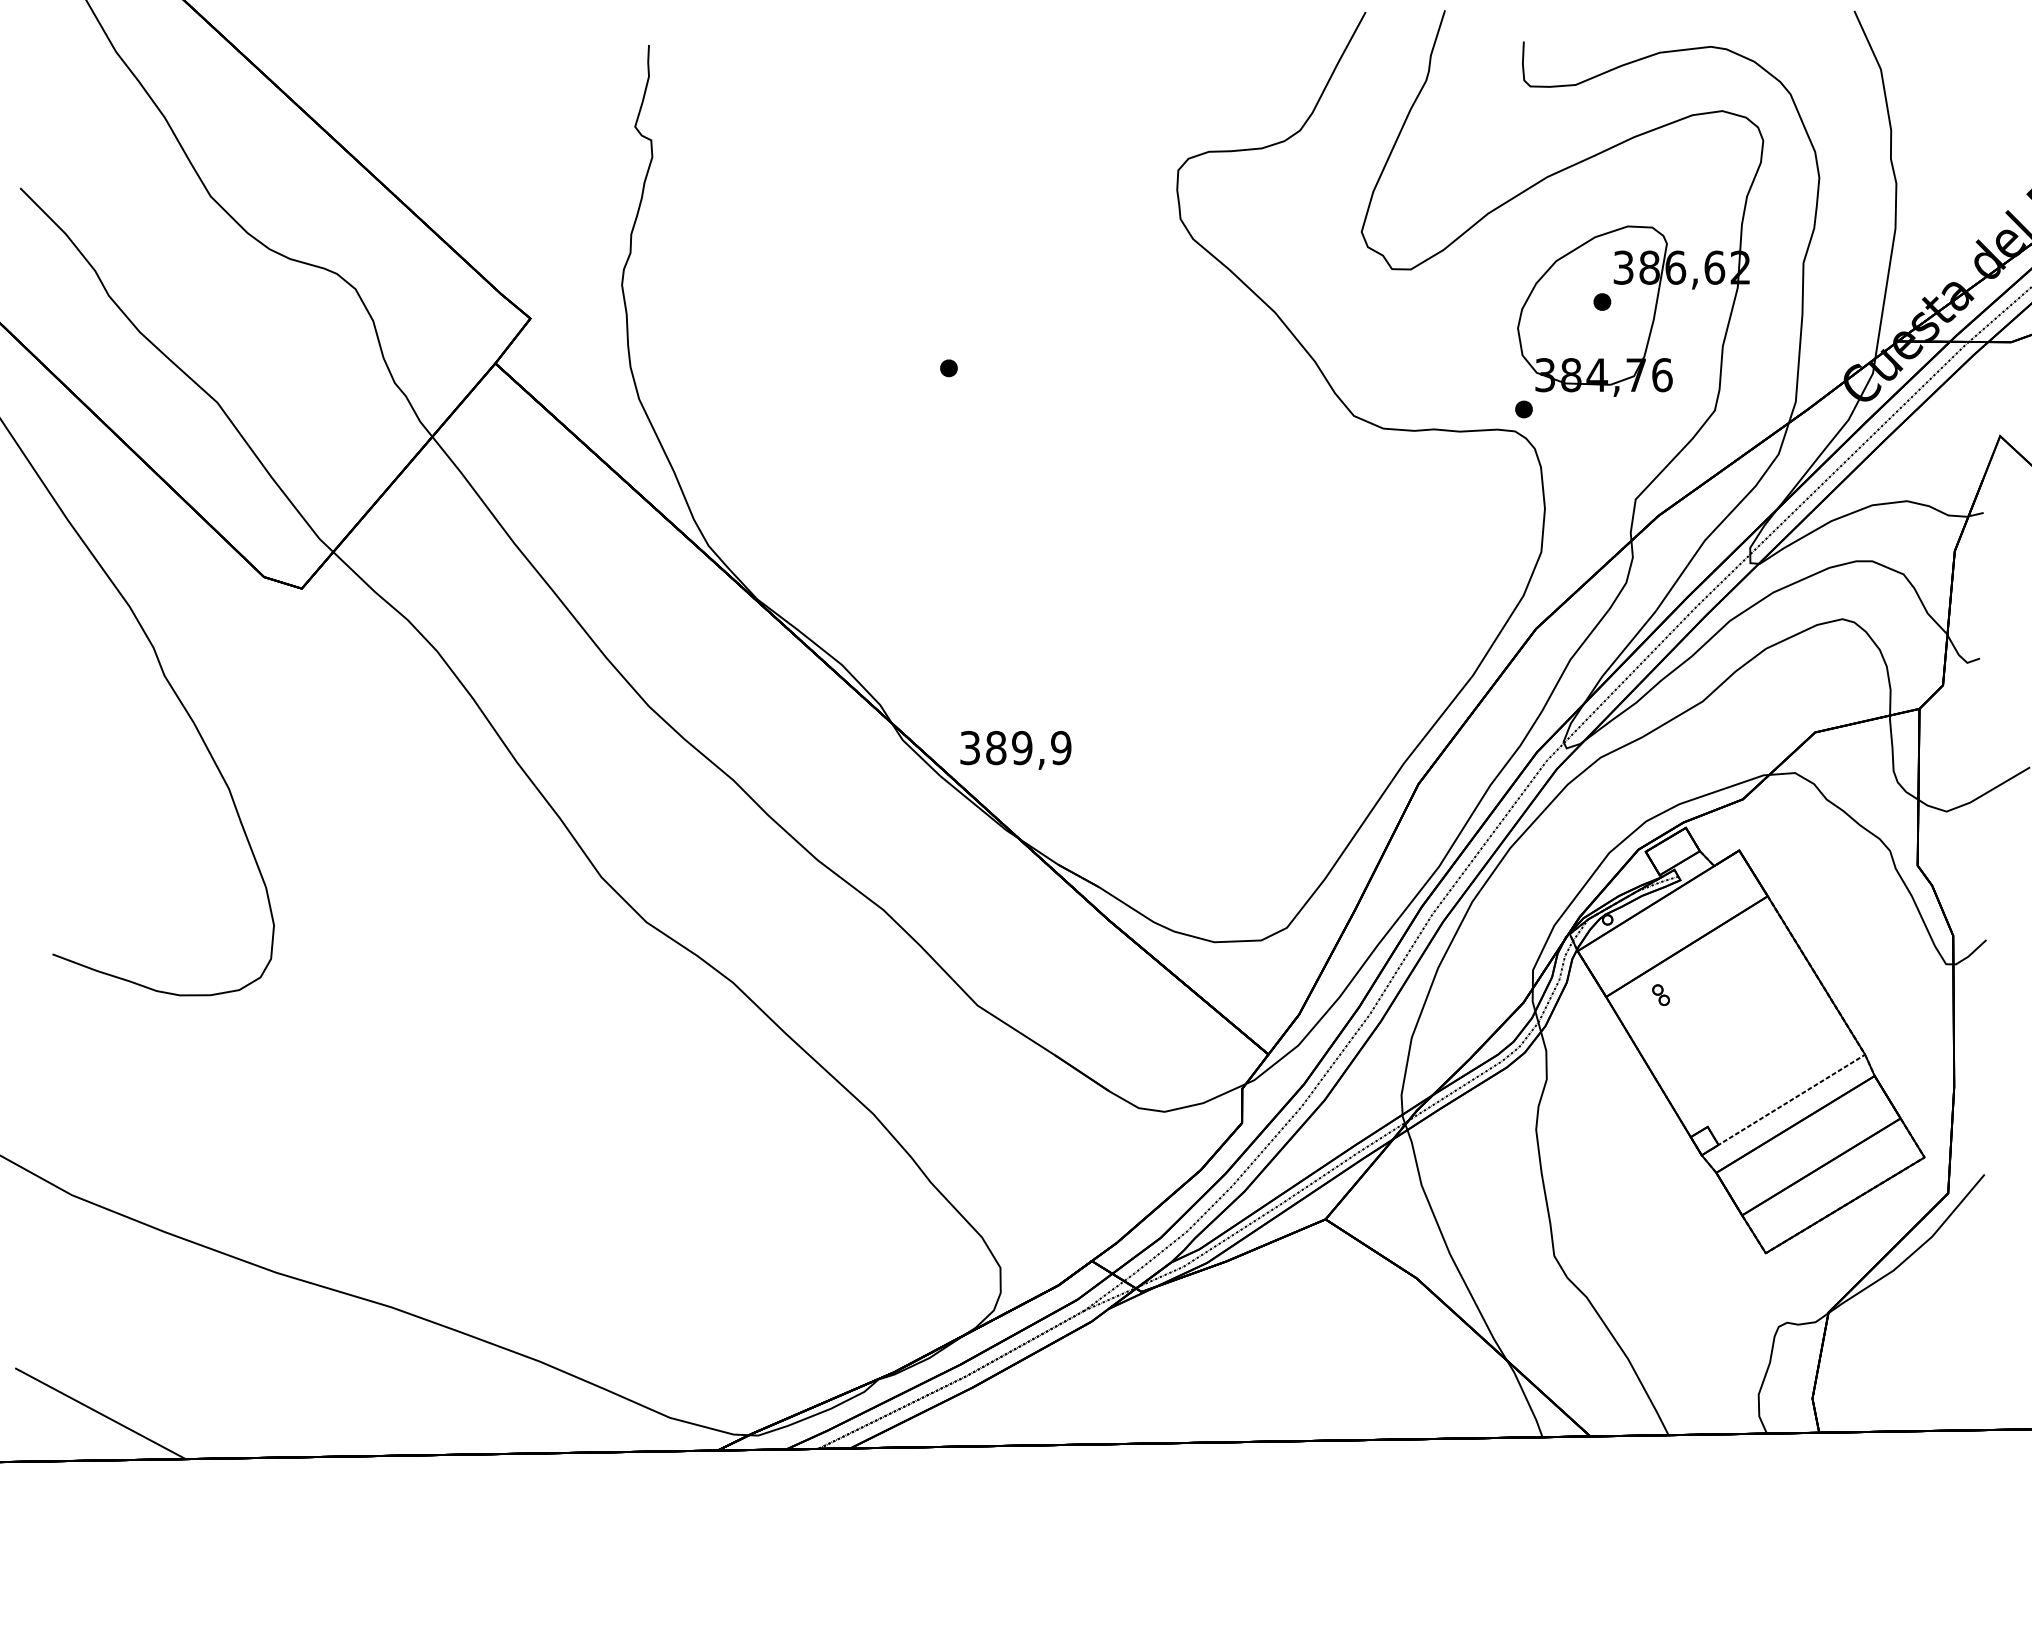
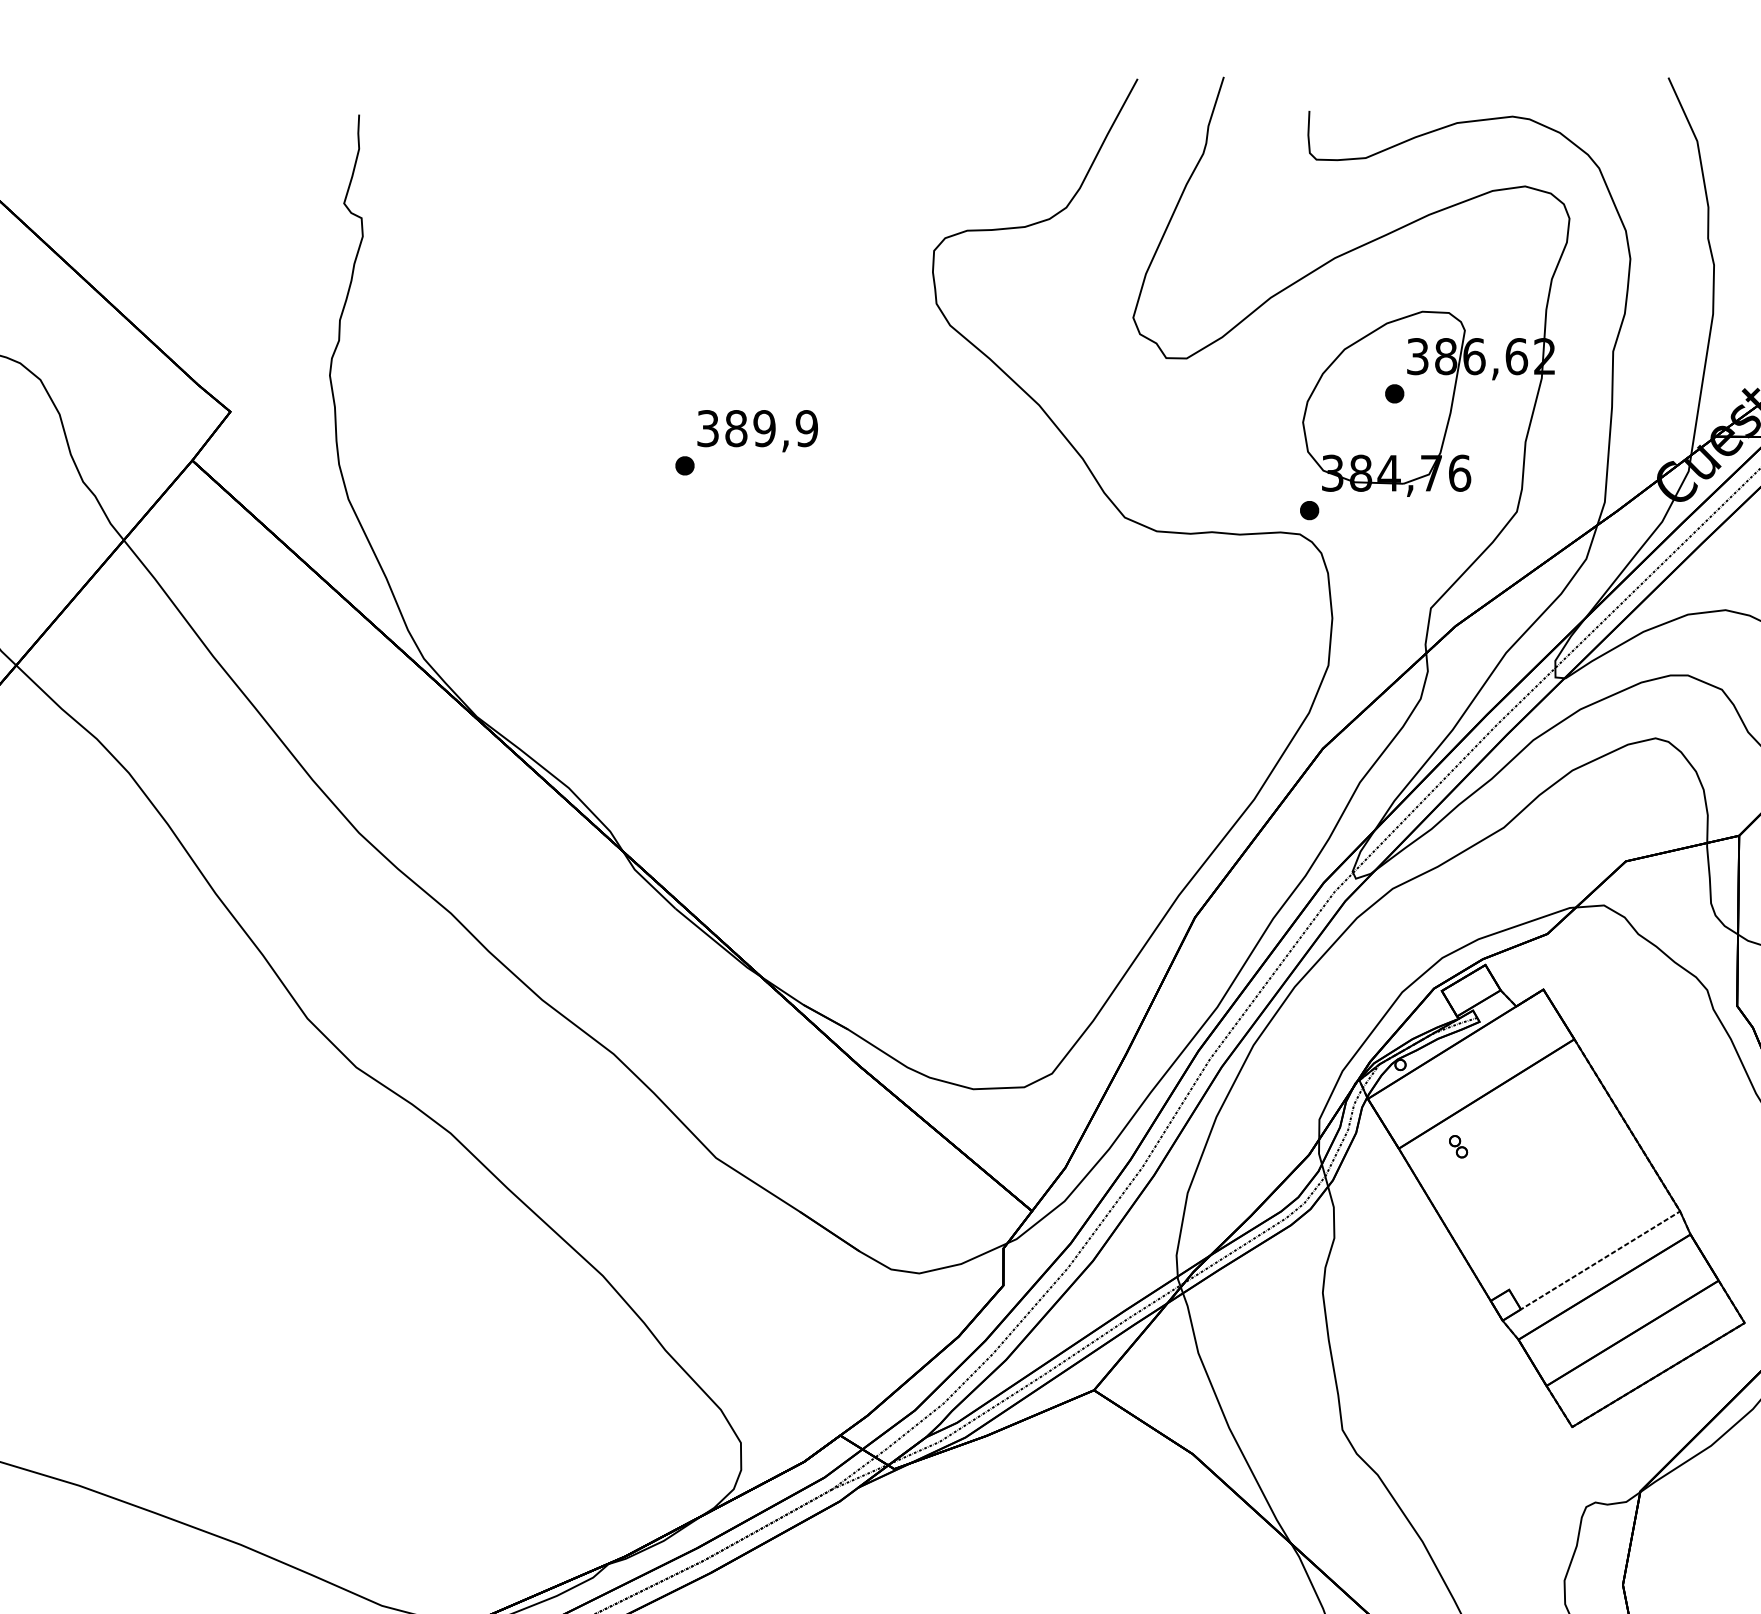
text: (1015, 750) -> (757, 431), moved

